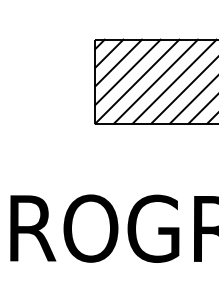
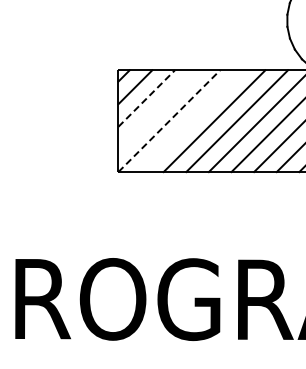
line: (118, 62) -> (146, 98), solid -> dashed
line: (127, 72) -> (157, 109), removed
line: (137, 81) -> (169, 121), solid -> dashed
line: (155, 81) -> (191, 121), removed

